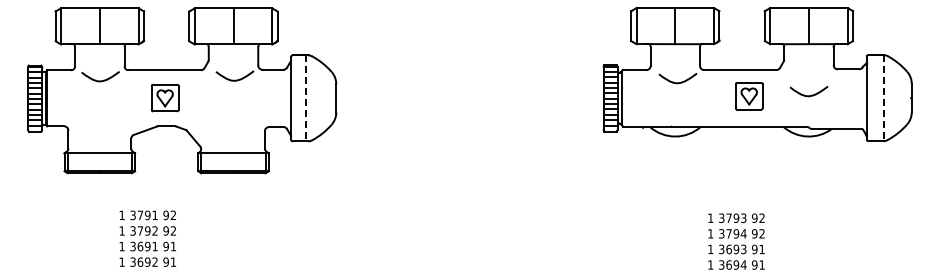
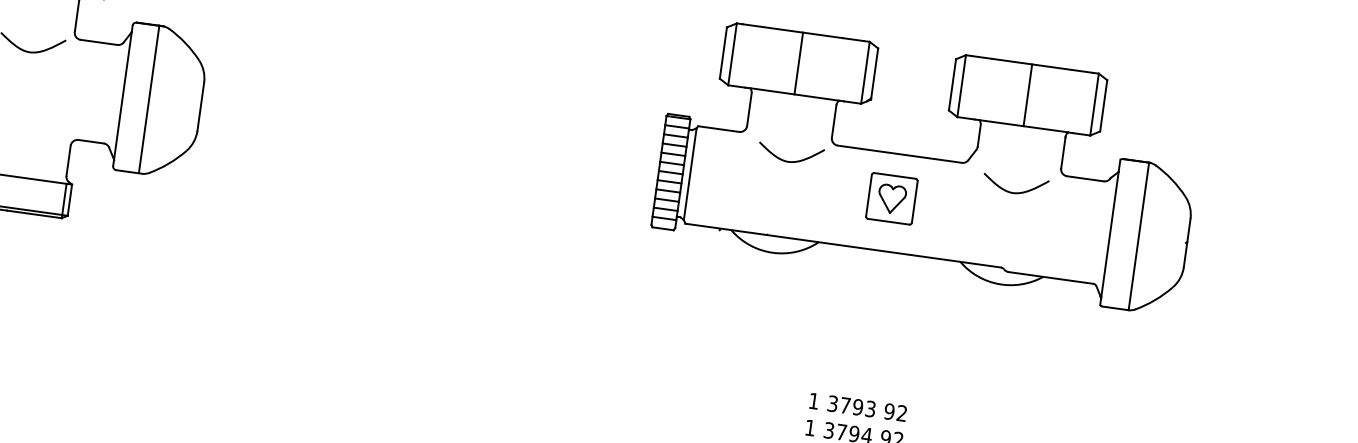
curve: (808, 95) -> (1013, 191), moved
part: (749, 96) -> (892, 199), moved
line: (306, 98) -> (149, 99), dashed -> solid
line: (883, 98) -> (1138, 237), dashed -> solid

